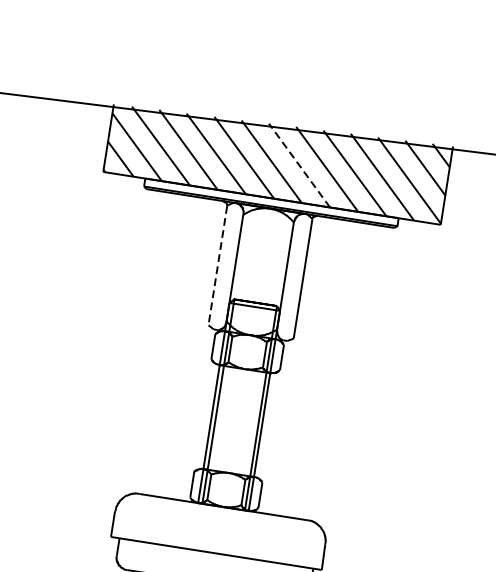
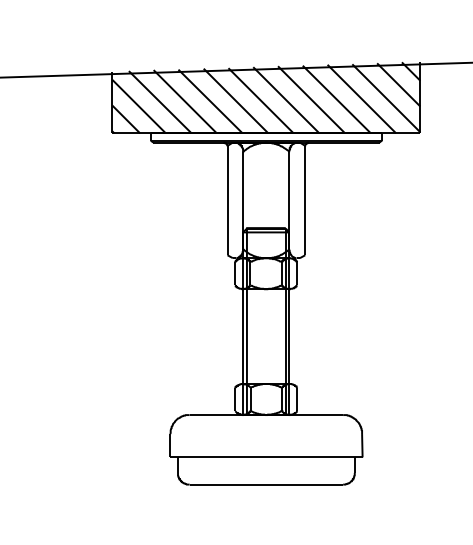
line: (299, 165) -> (286, 100), dashed -> solid
line: (217, 266) -> (227, 201), dashed -> solid

